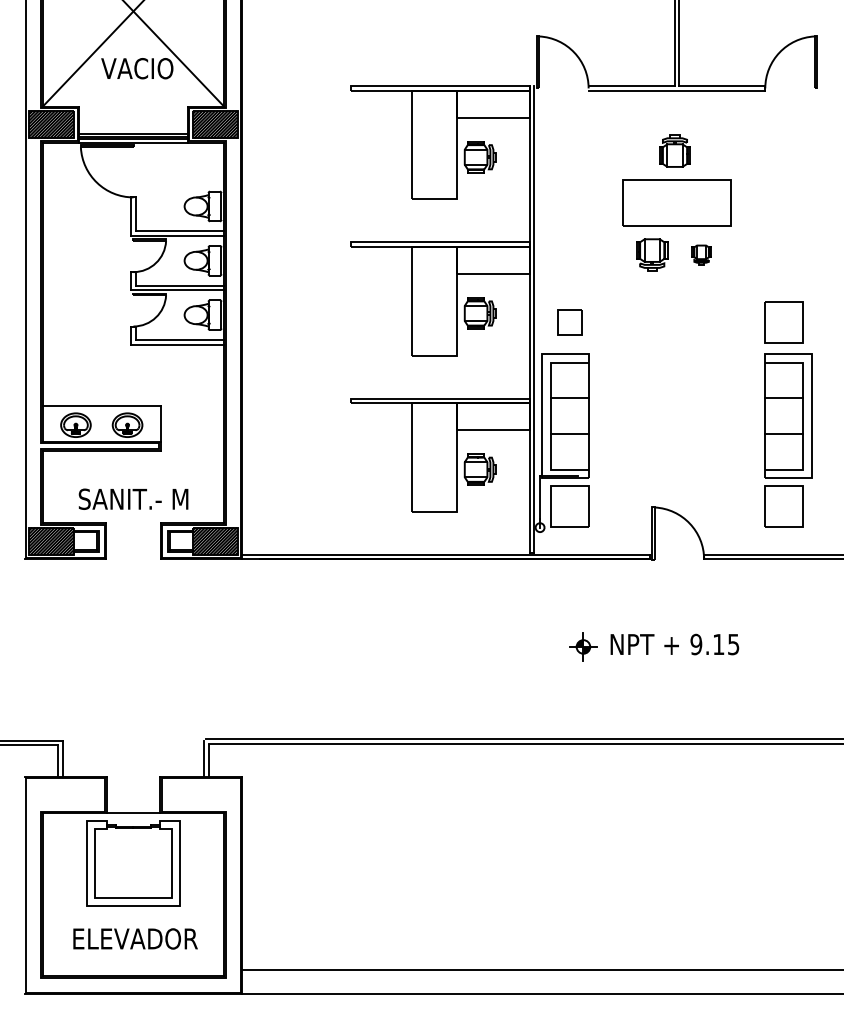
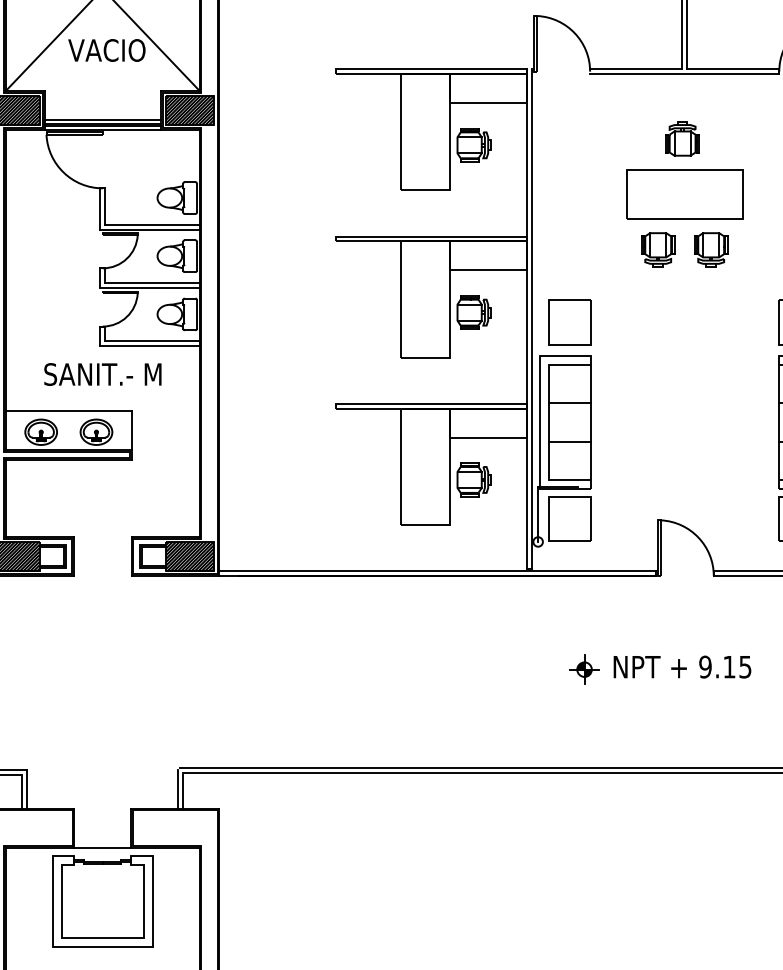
part: (701, 254) -> (710, 249), size x1.67
part: (569, 322) -> (569, 322), size x1.67
text: (133, 498) -> (102, 373), moved

